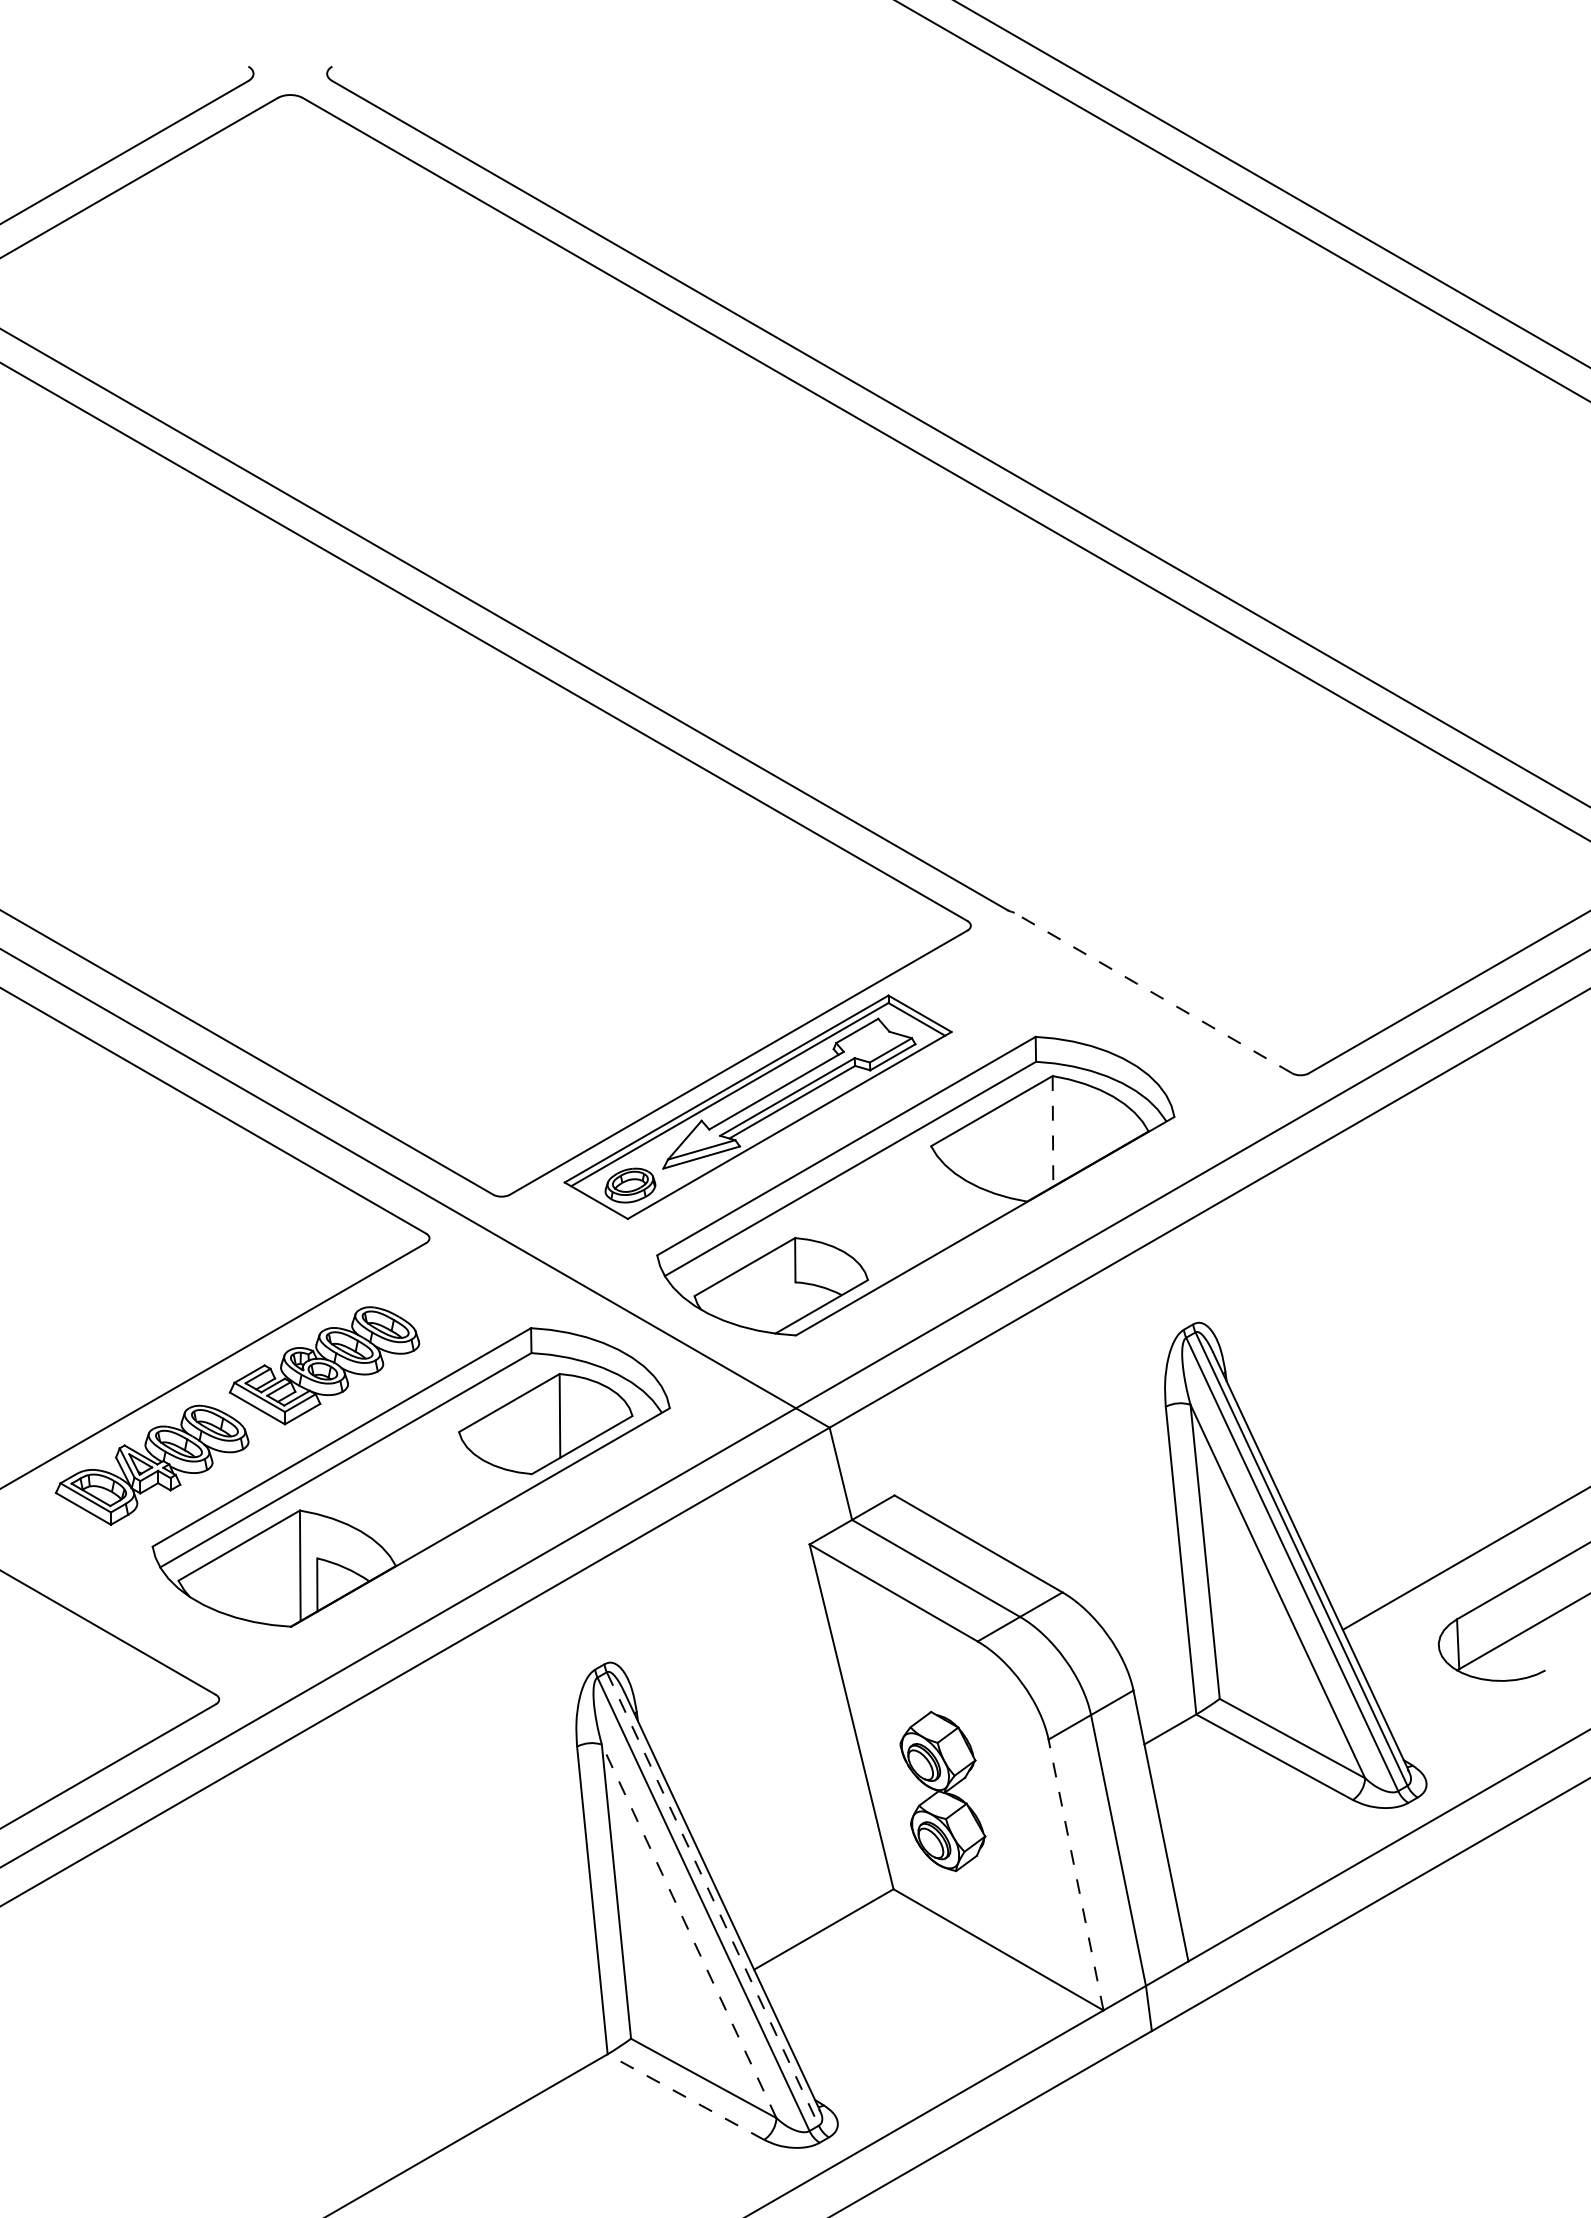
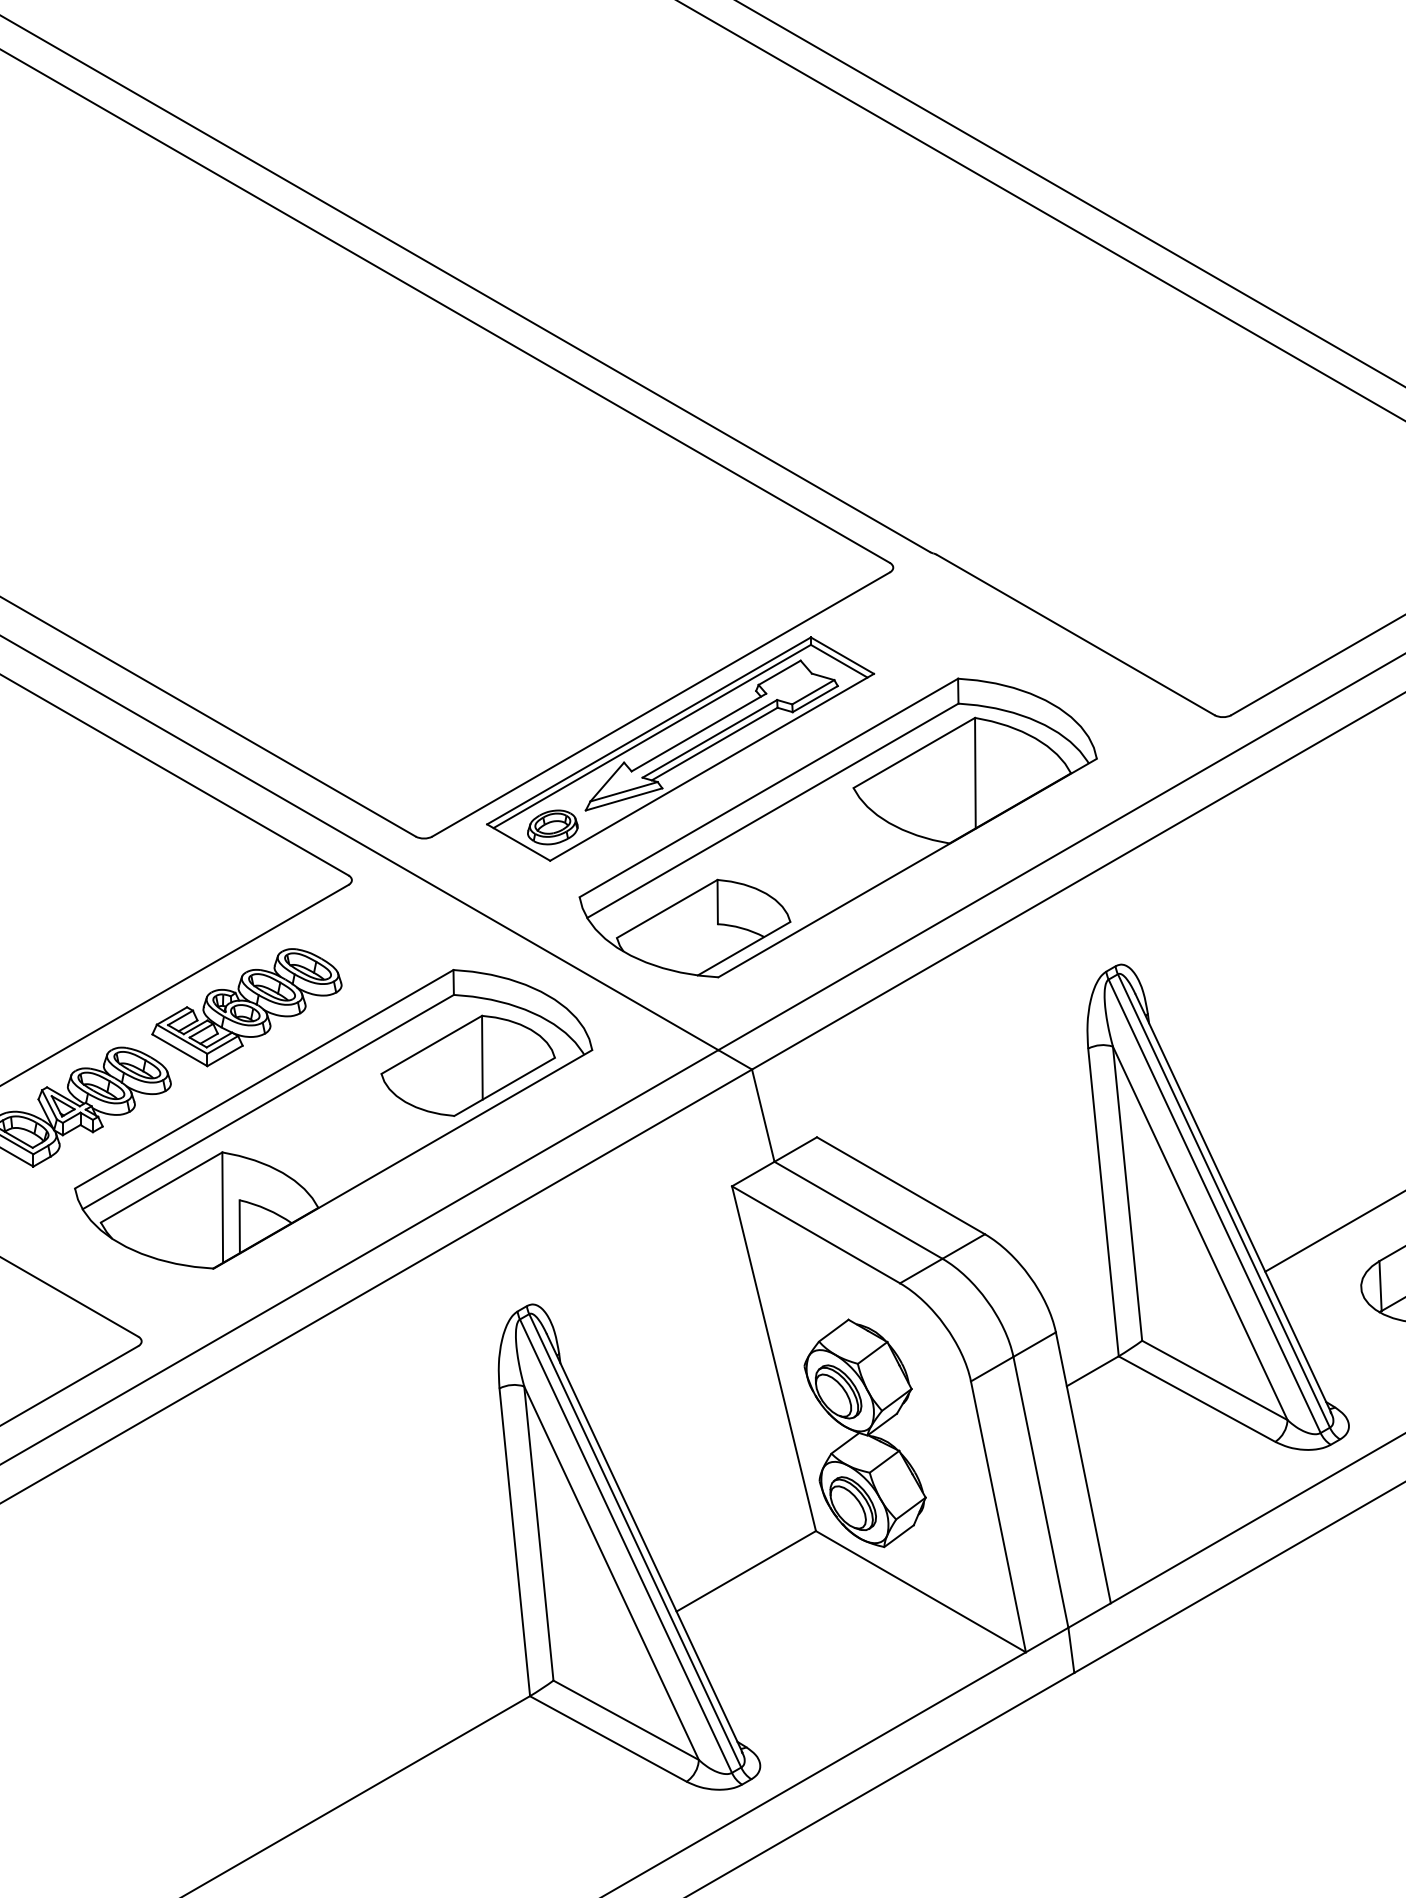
line: (1152, 992) -> (1074, 634), dashed -> solid
line: (1053, 1131) -> (975, 773), dashed -> solid
part: (942, 1791) -> (864, 1433), size x1.43
line: (1075, 1874) -> (997, 1516), dashed -> solid
line: (713, 1899) -> (635, 1541), dashed -> solid
line: (688, 1930) -> (610, 1572), dashed -> solid
line: (685, 2096) -> (607, 1738), dashed -> solid

